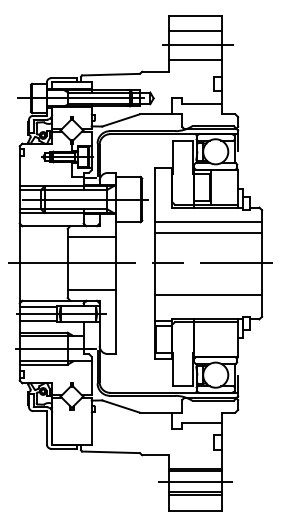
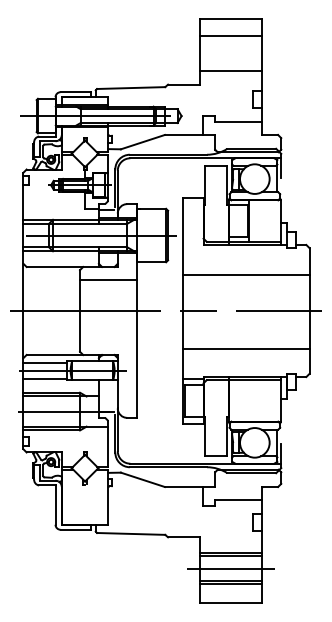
line: (197, 45) -> (233, 53), removed
line: (208, 221) -> (246, 261), removed
line: (91, 290) -> (108, 342), removed

